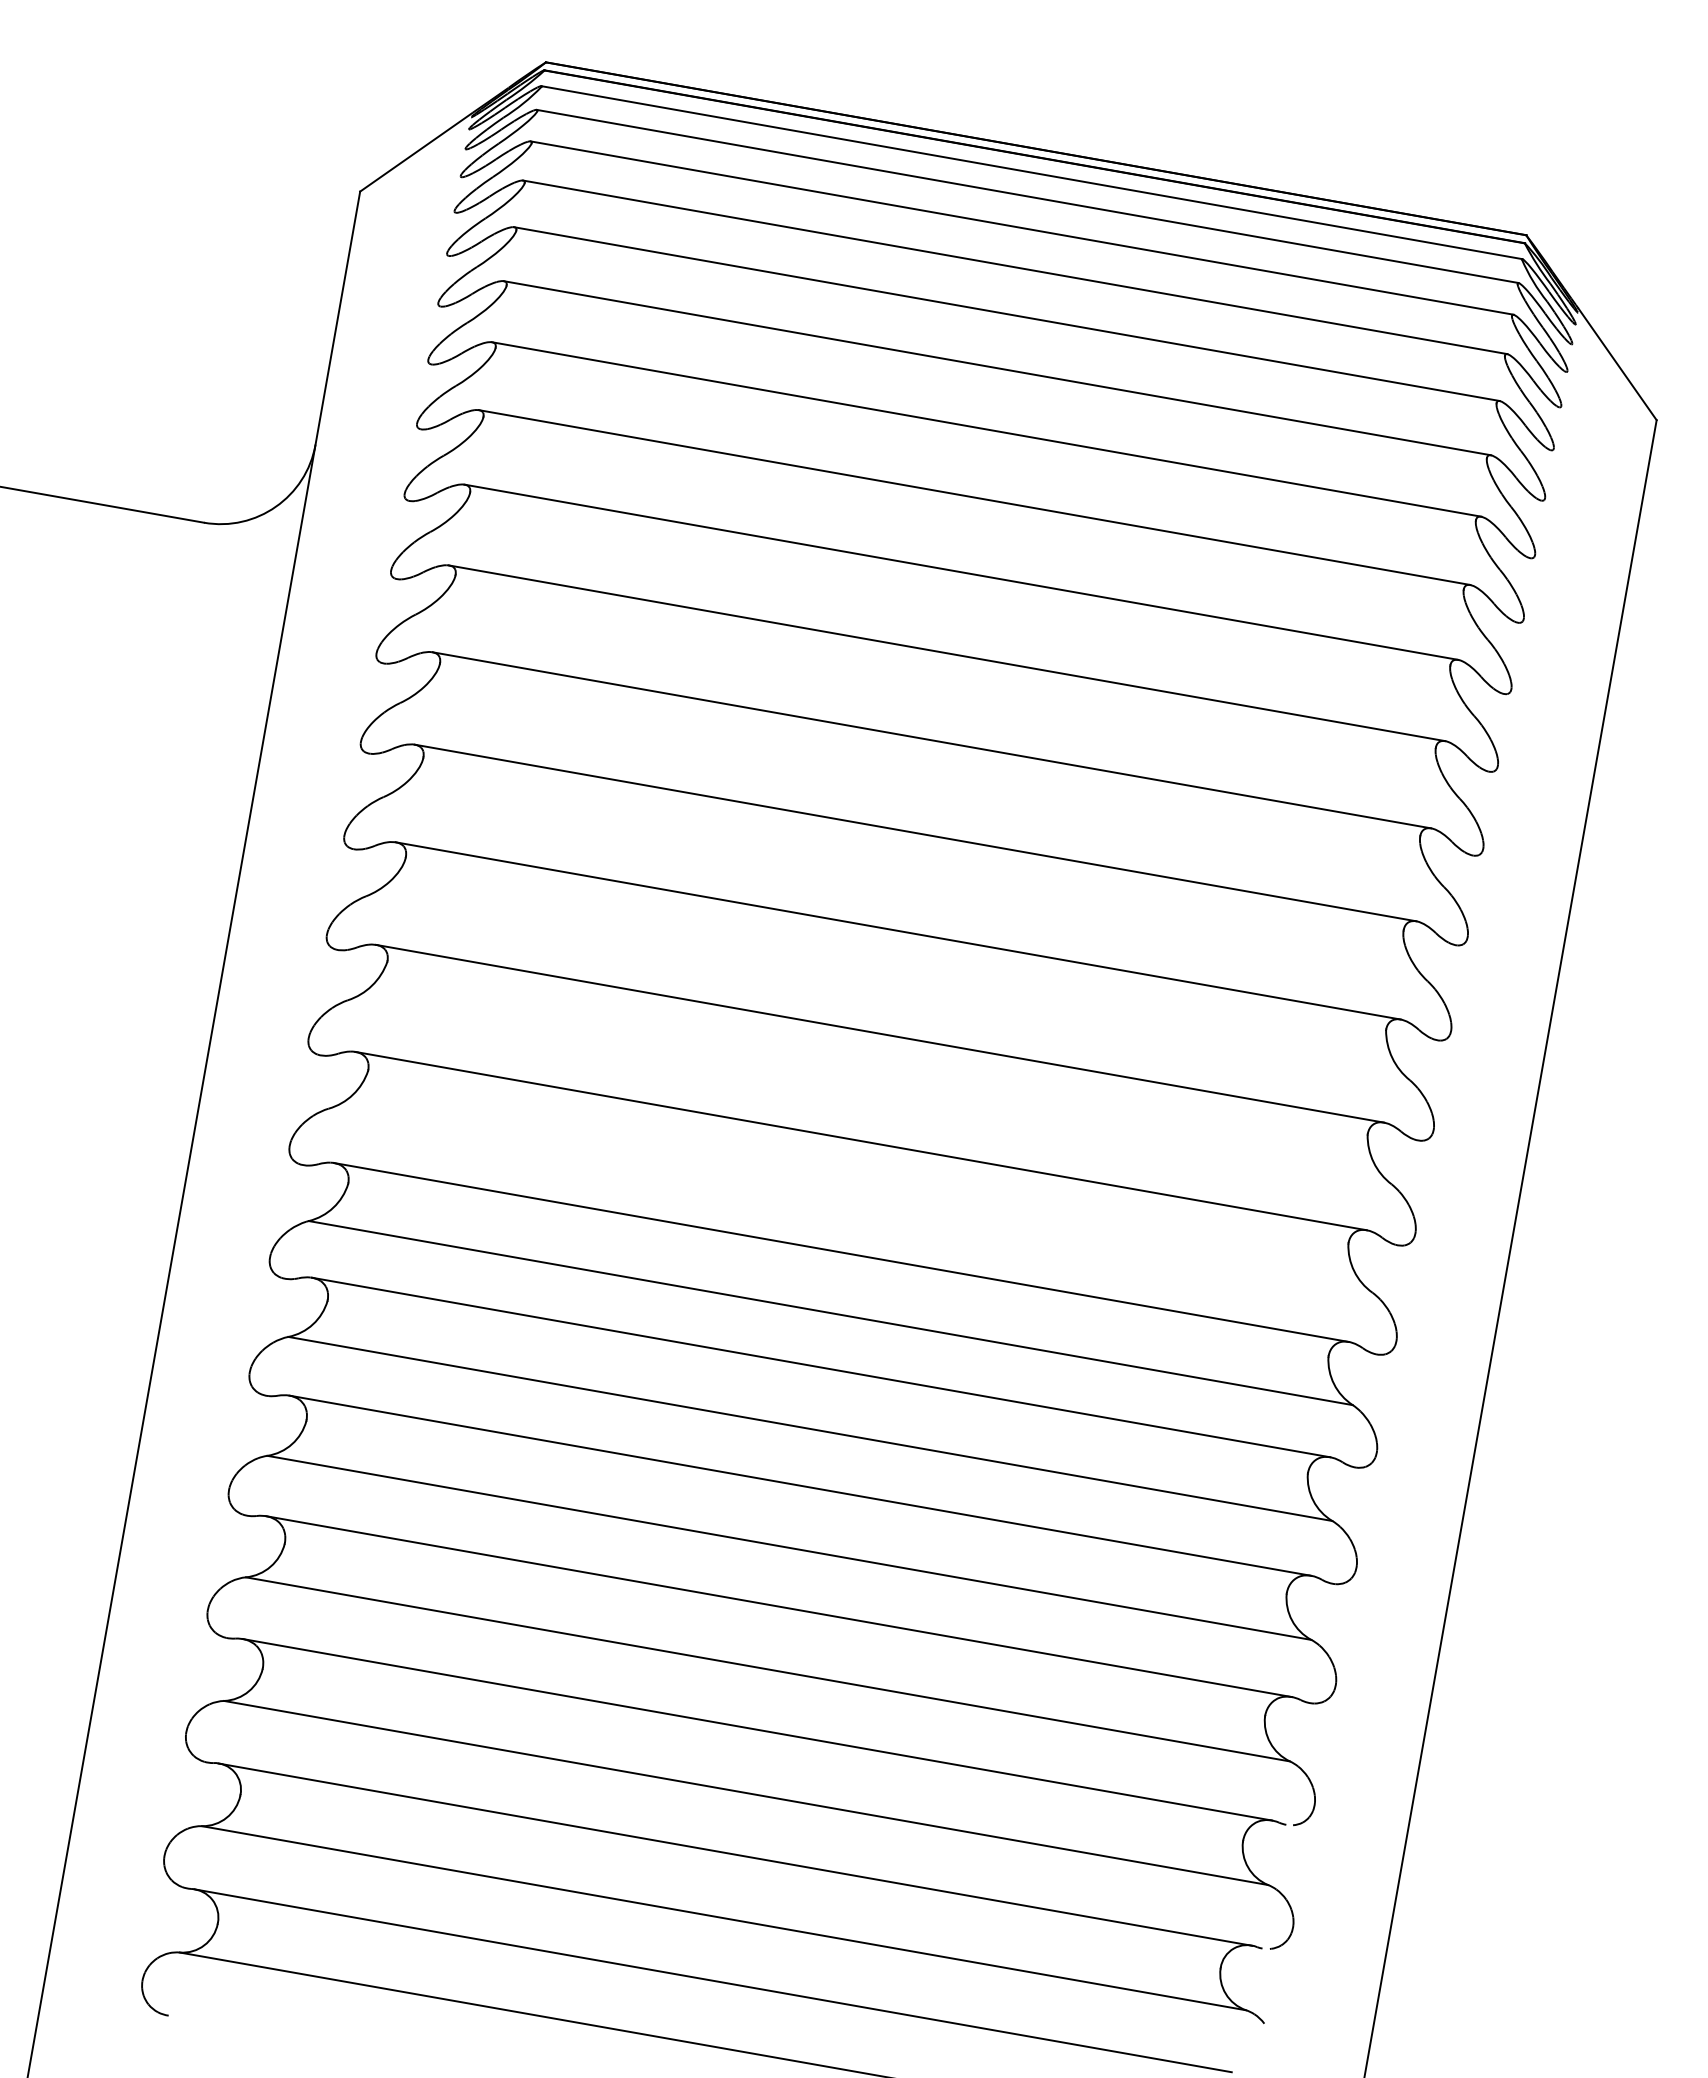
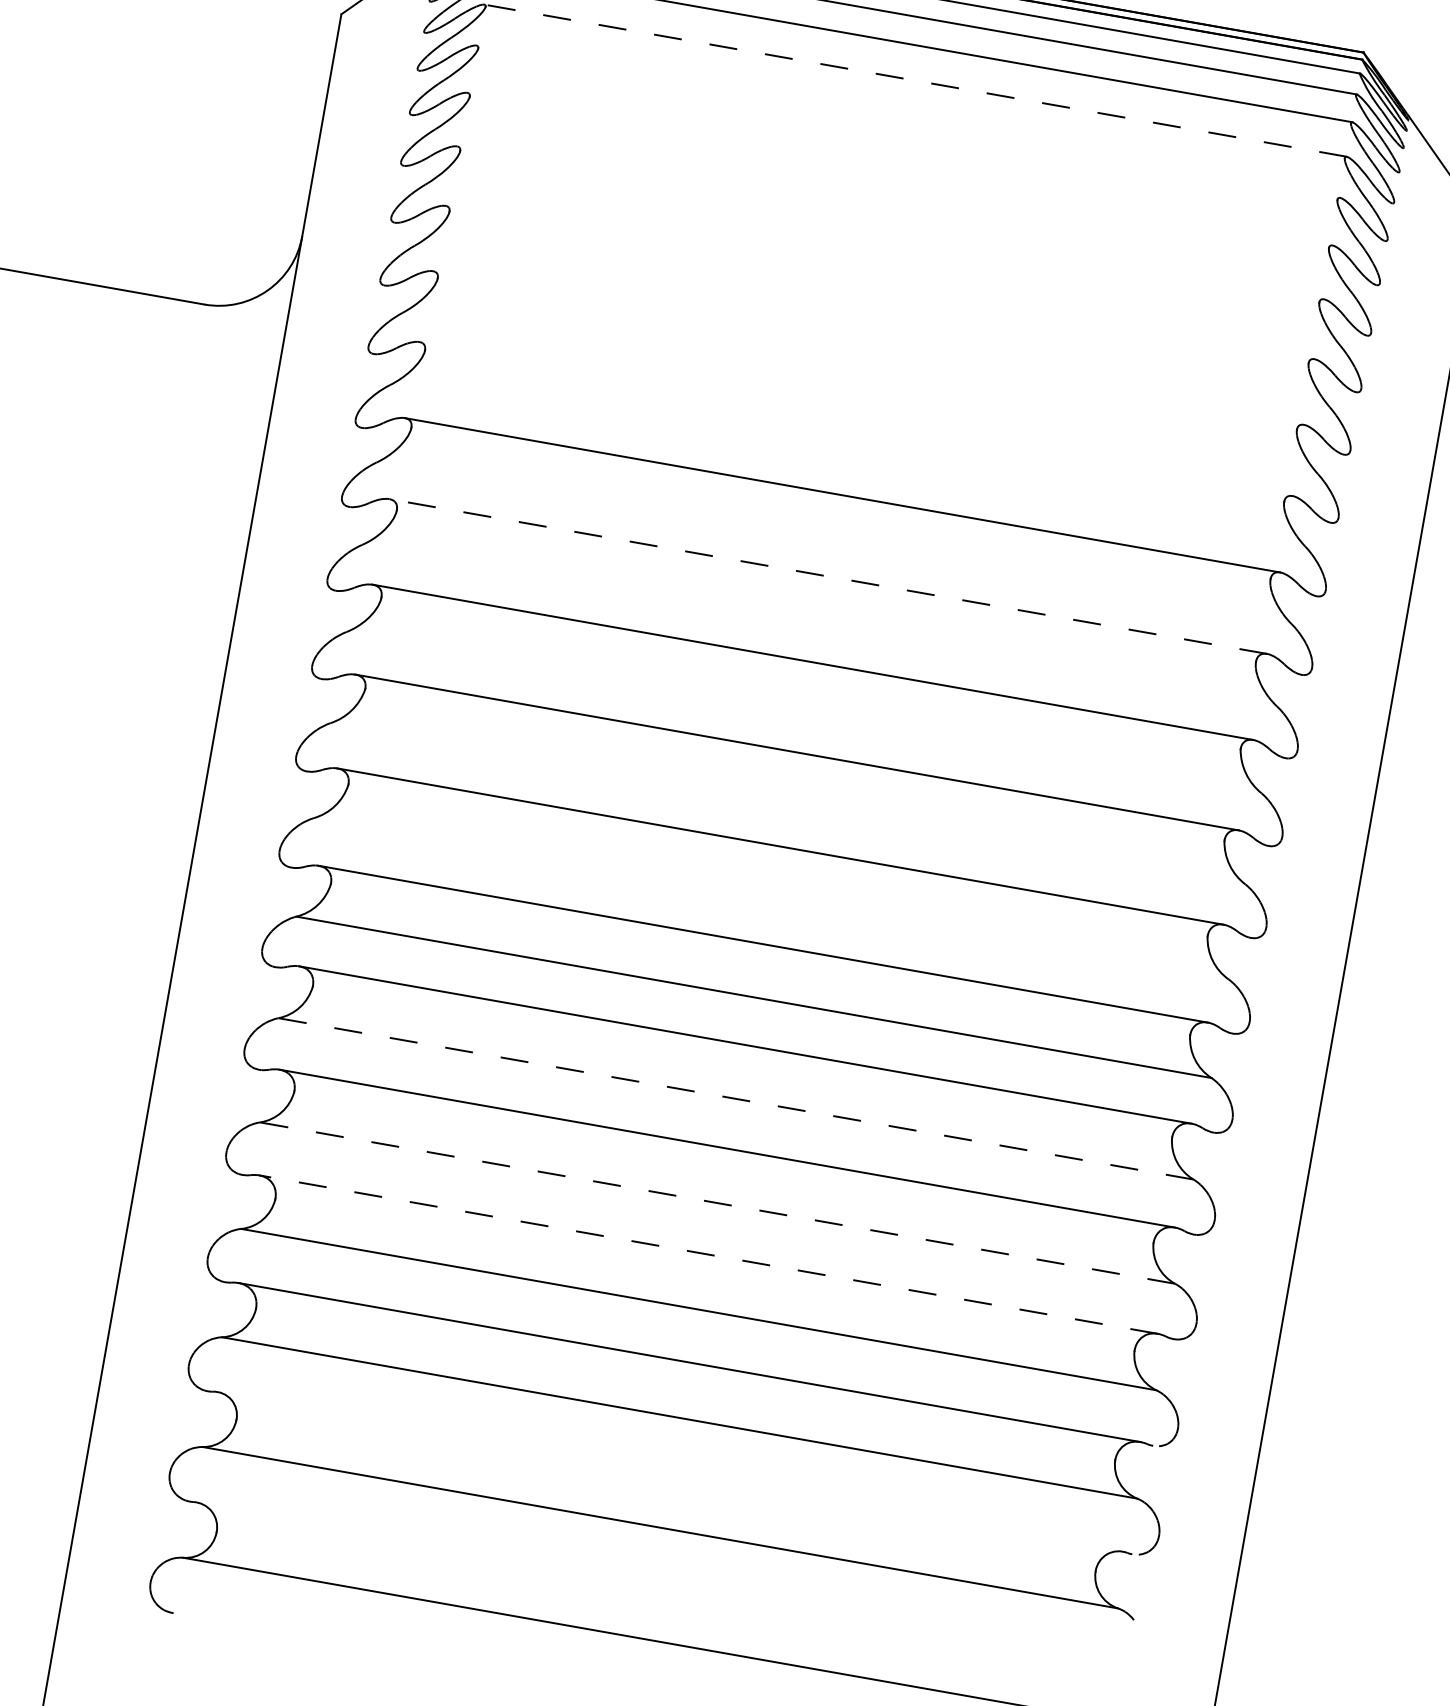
line: (1015, 267) -> (915, 80), solid -> dashed
line: (1006, 314) -> (907, 122), removed
line: (997, 368) -> (900, 169), removed
line: (986, 429) -> (890, 222), removed
line: (974, 497) -> (879, 282), removed
line: (961, 571) -> (868, 347), removed
line: (946, 653) -> (855, 419), removed
line: (915, 832) -> (828, 576), solid -> dashed
line: (809, 1428) -> (735, 1098), solid -> dashed
line: (788, 1547) -> (716, 1202), solid -> dashed
line: (779, 1606) -> (708, 1254), solid -> dashed
line: (735, 1854) -> (670, 1471), removed
line: (712, 1980) -> (650, 1582), removed

